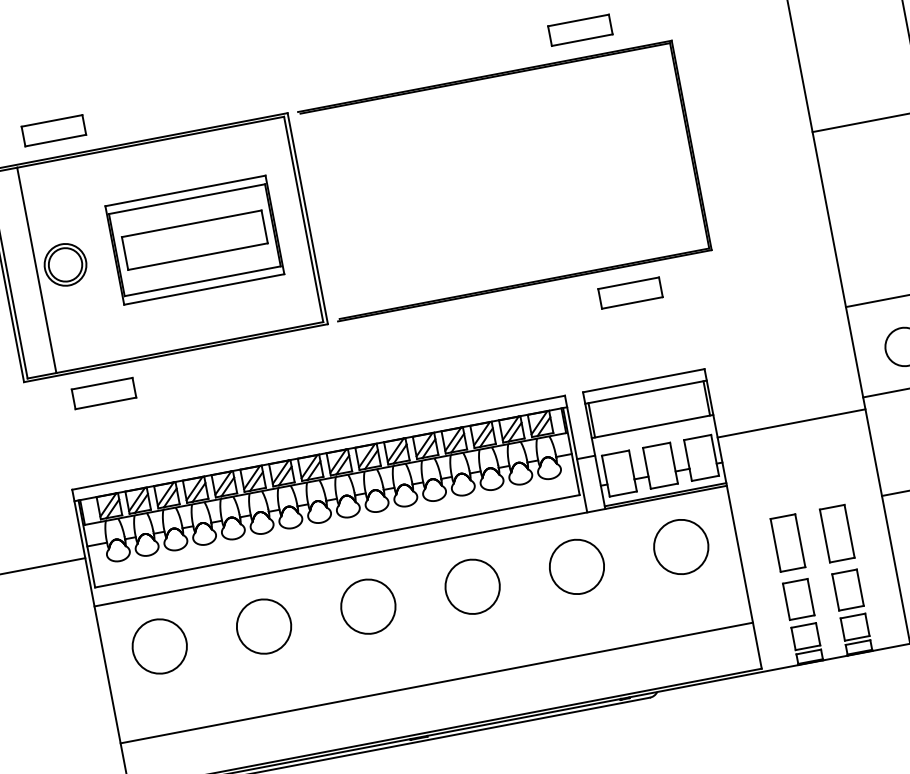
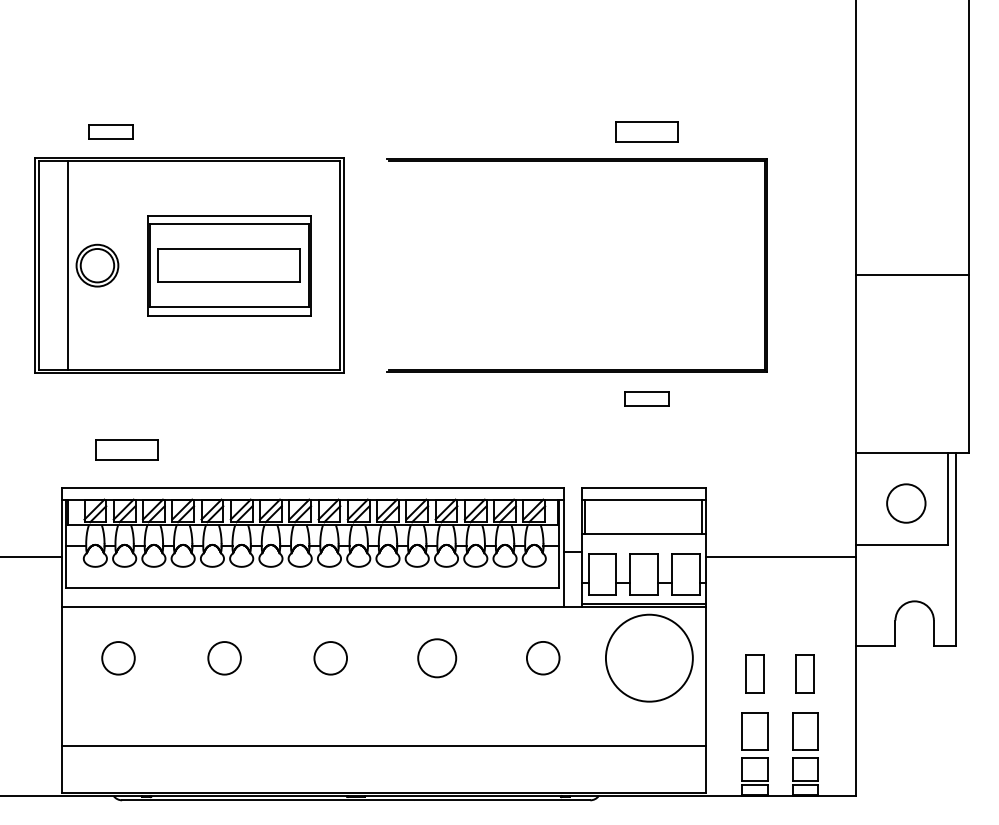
part: (485, 78) -> (576, 161), moved
part: (53, 130) -> (110, 131), size x0.7
part: (629, 292) -> (646, 398), size x0.7
part: (103, 392) -> (126, 449), moved
part: (837, 532) -> (805, 673), size x0.7
part: (787, 542) -> (754, 673), size x0.7
circle: (681, 547) -> (649, 658), size x1.6
circle: (577, 567) -> (543, 658), size x0.6
circle: (473, 587) -> (437, 658), size x0.7
circle: (368, 607) -> (330, 658), size x0.6
circle: (263, 626) -> (224, 658), size x0.6
circle: (159, 646) -> (118, 658), size x0.6

